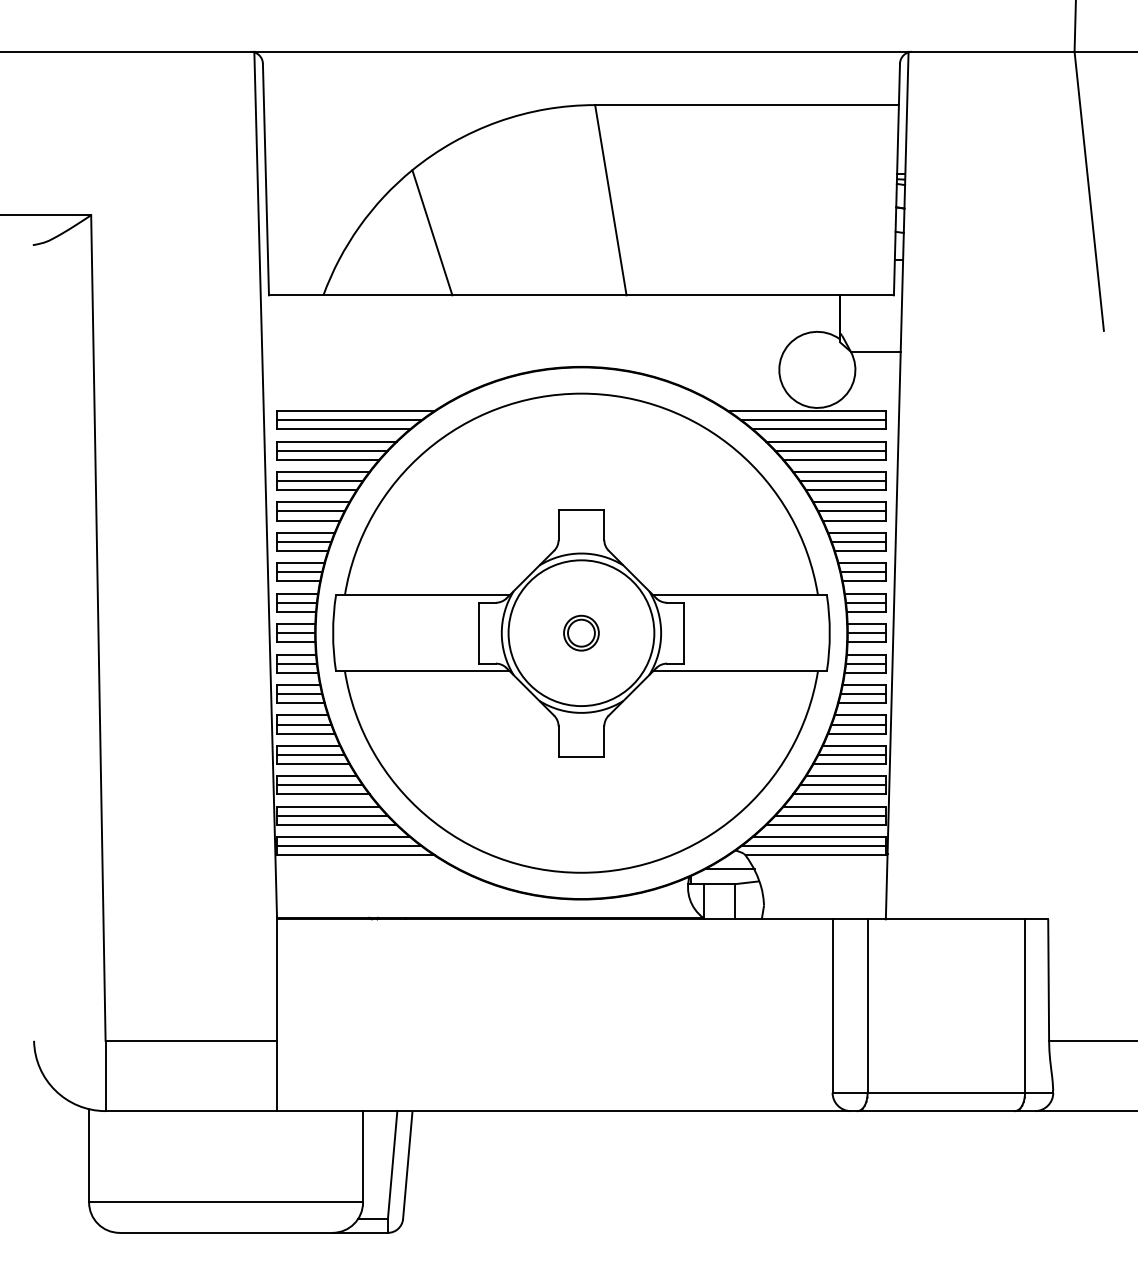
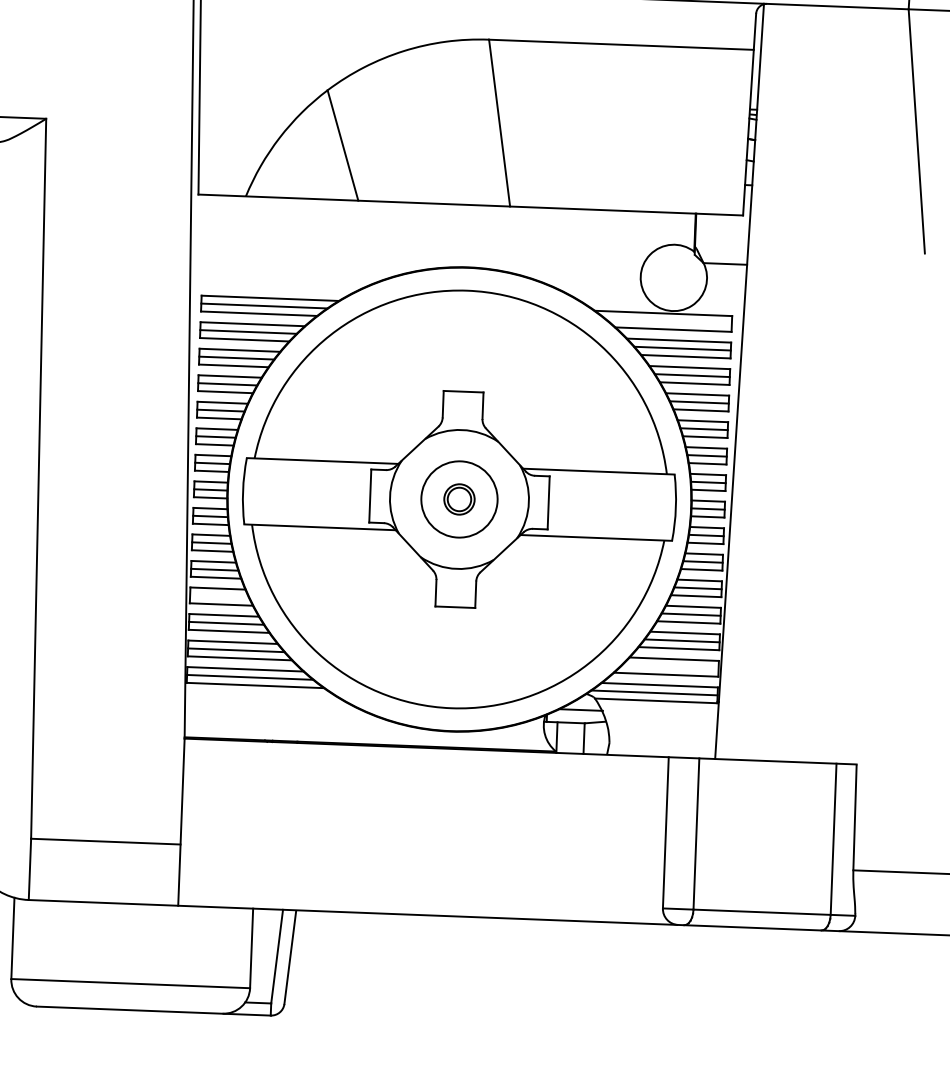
line: (813, 420) -> (668, 321), removed
circle: (581, 633) -> (459, 499), size x0.6
line: (310, 754) -> (219, 596), removed
line: (830, 815) -> (670, 666), removed

